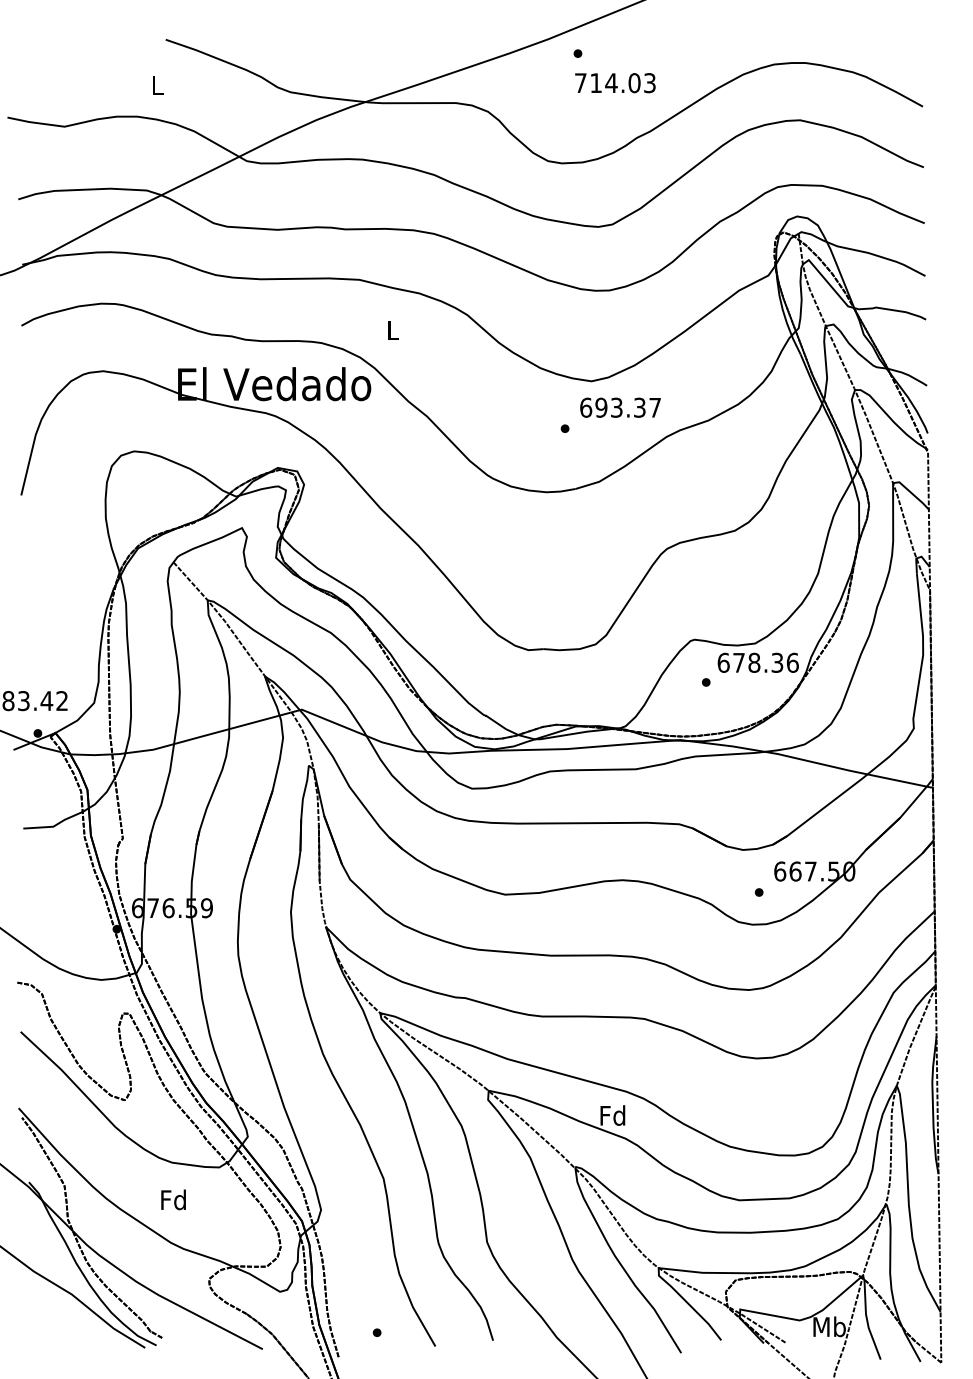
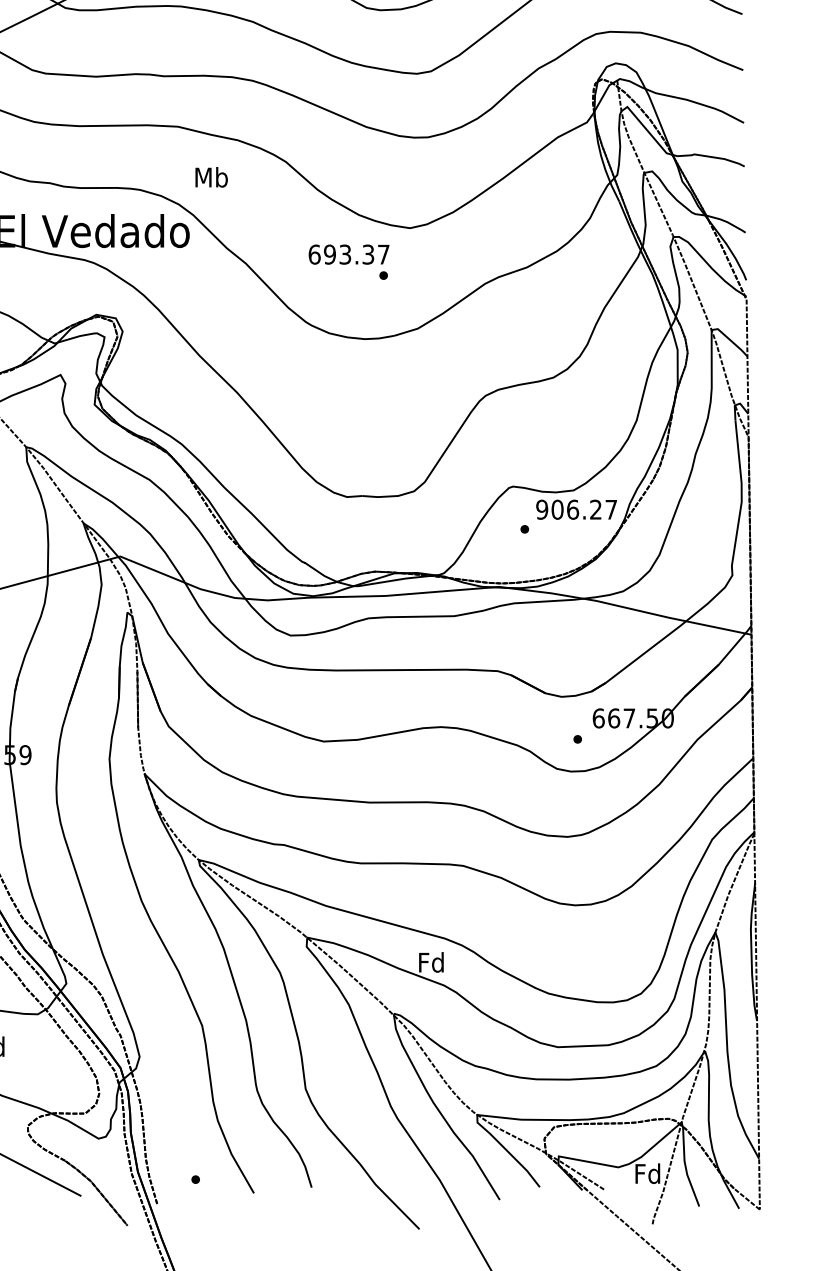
text: (393, 330) -> (212, 177), L -> Mb
text: (620, 407) -> (349, 254), moved
text: (757, 662) -> (576, 509), 678.36 -> 906.27
text: (829, 1326) -> (648, 1173), Mb -> Fd

